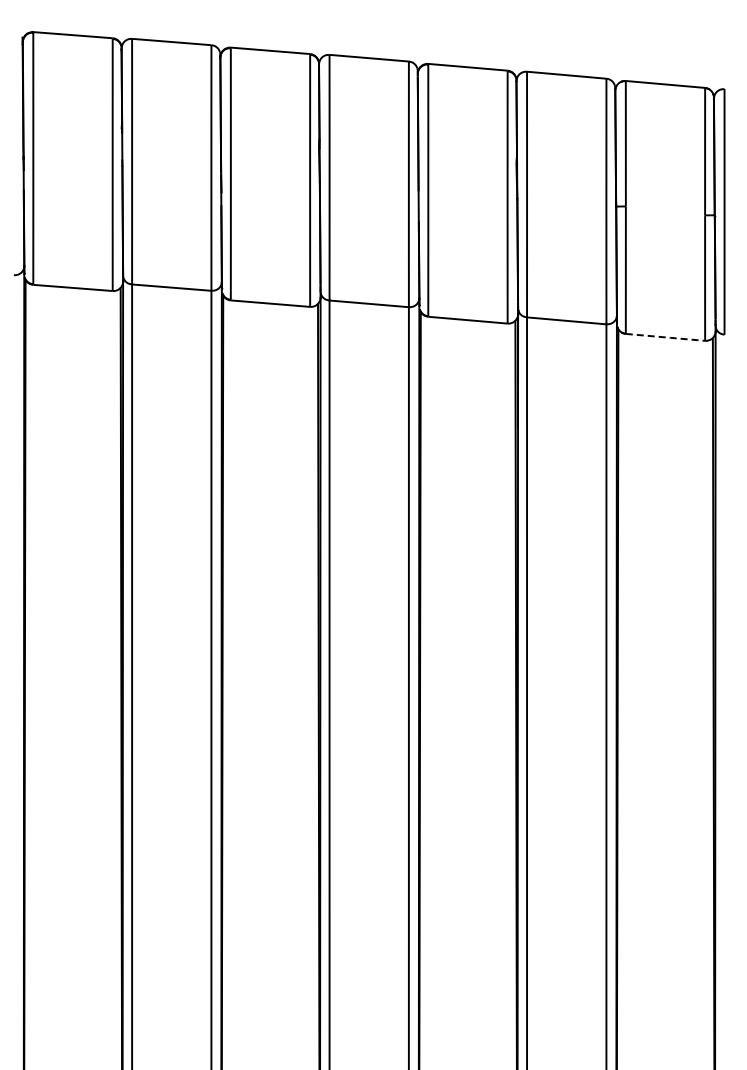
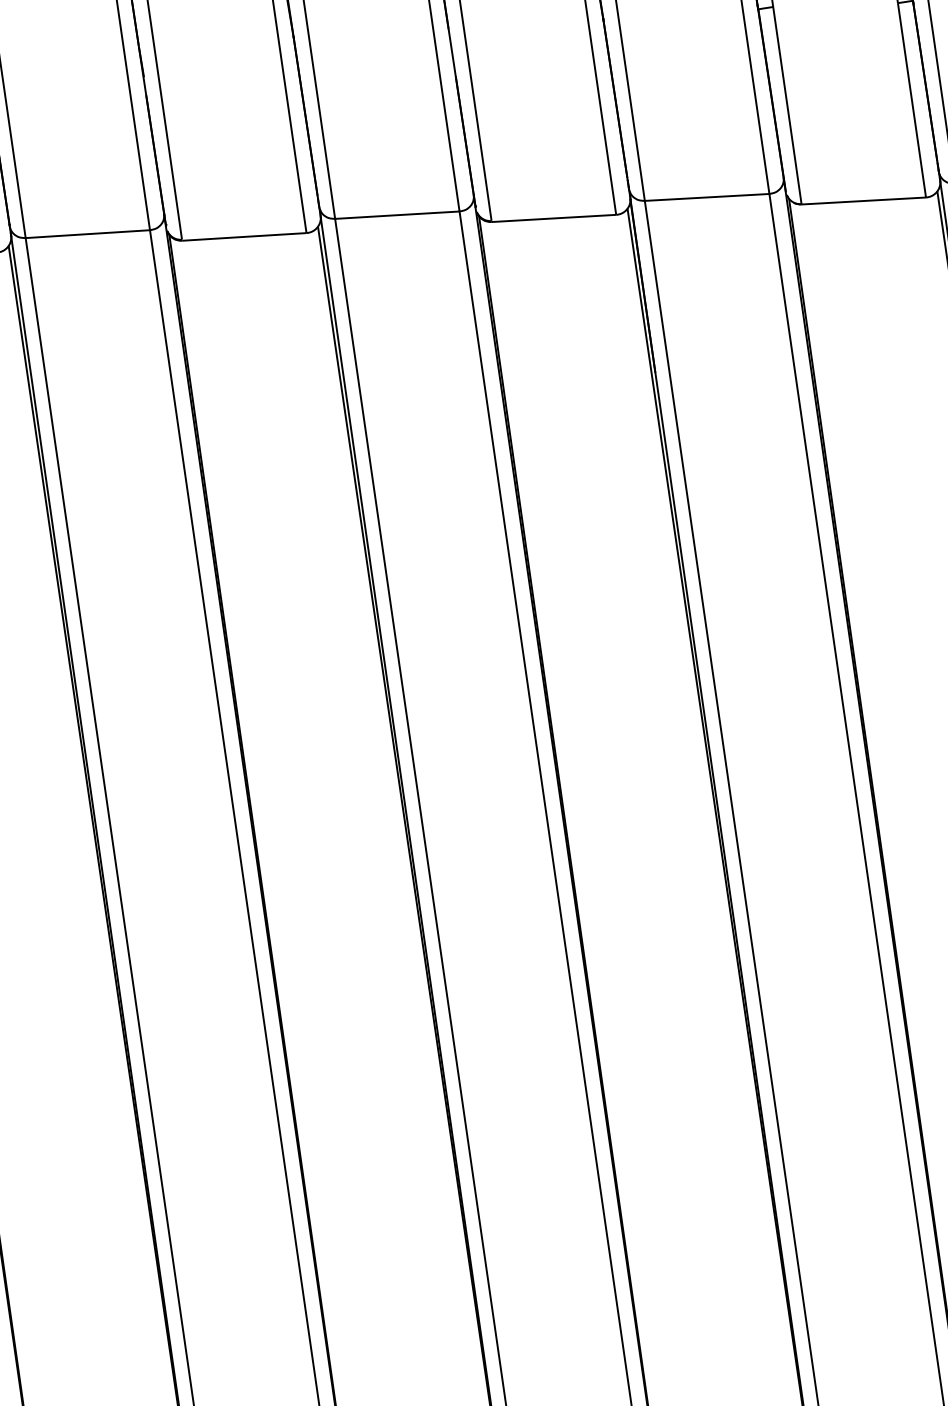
line: (666, 337) -> (865, 200), dashed -> solid

